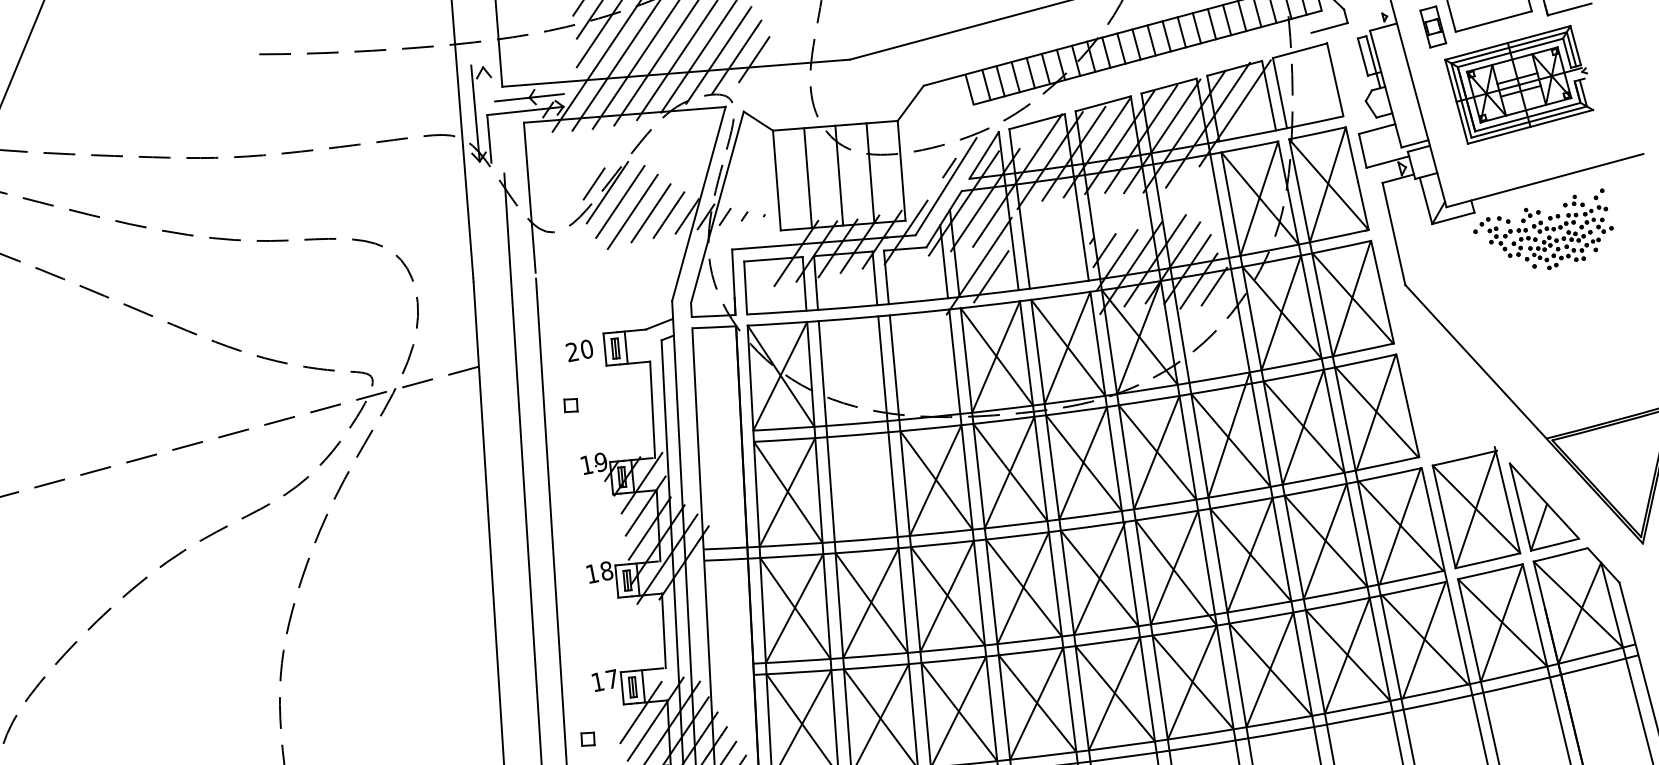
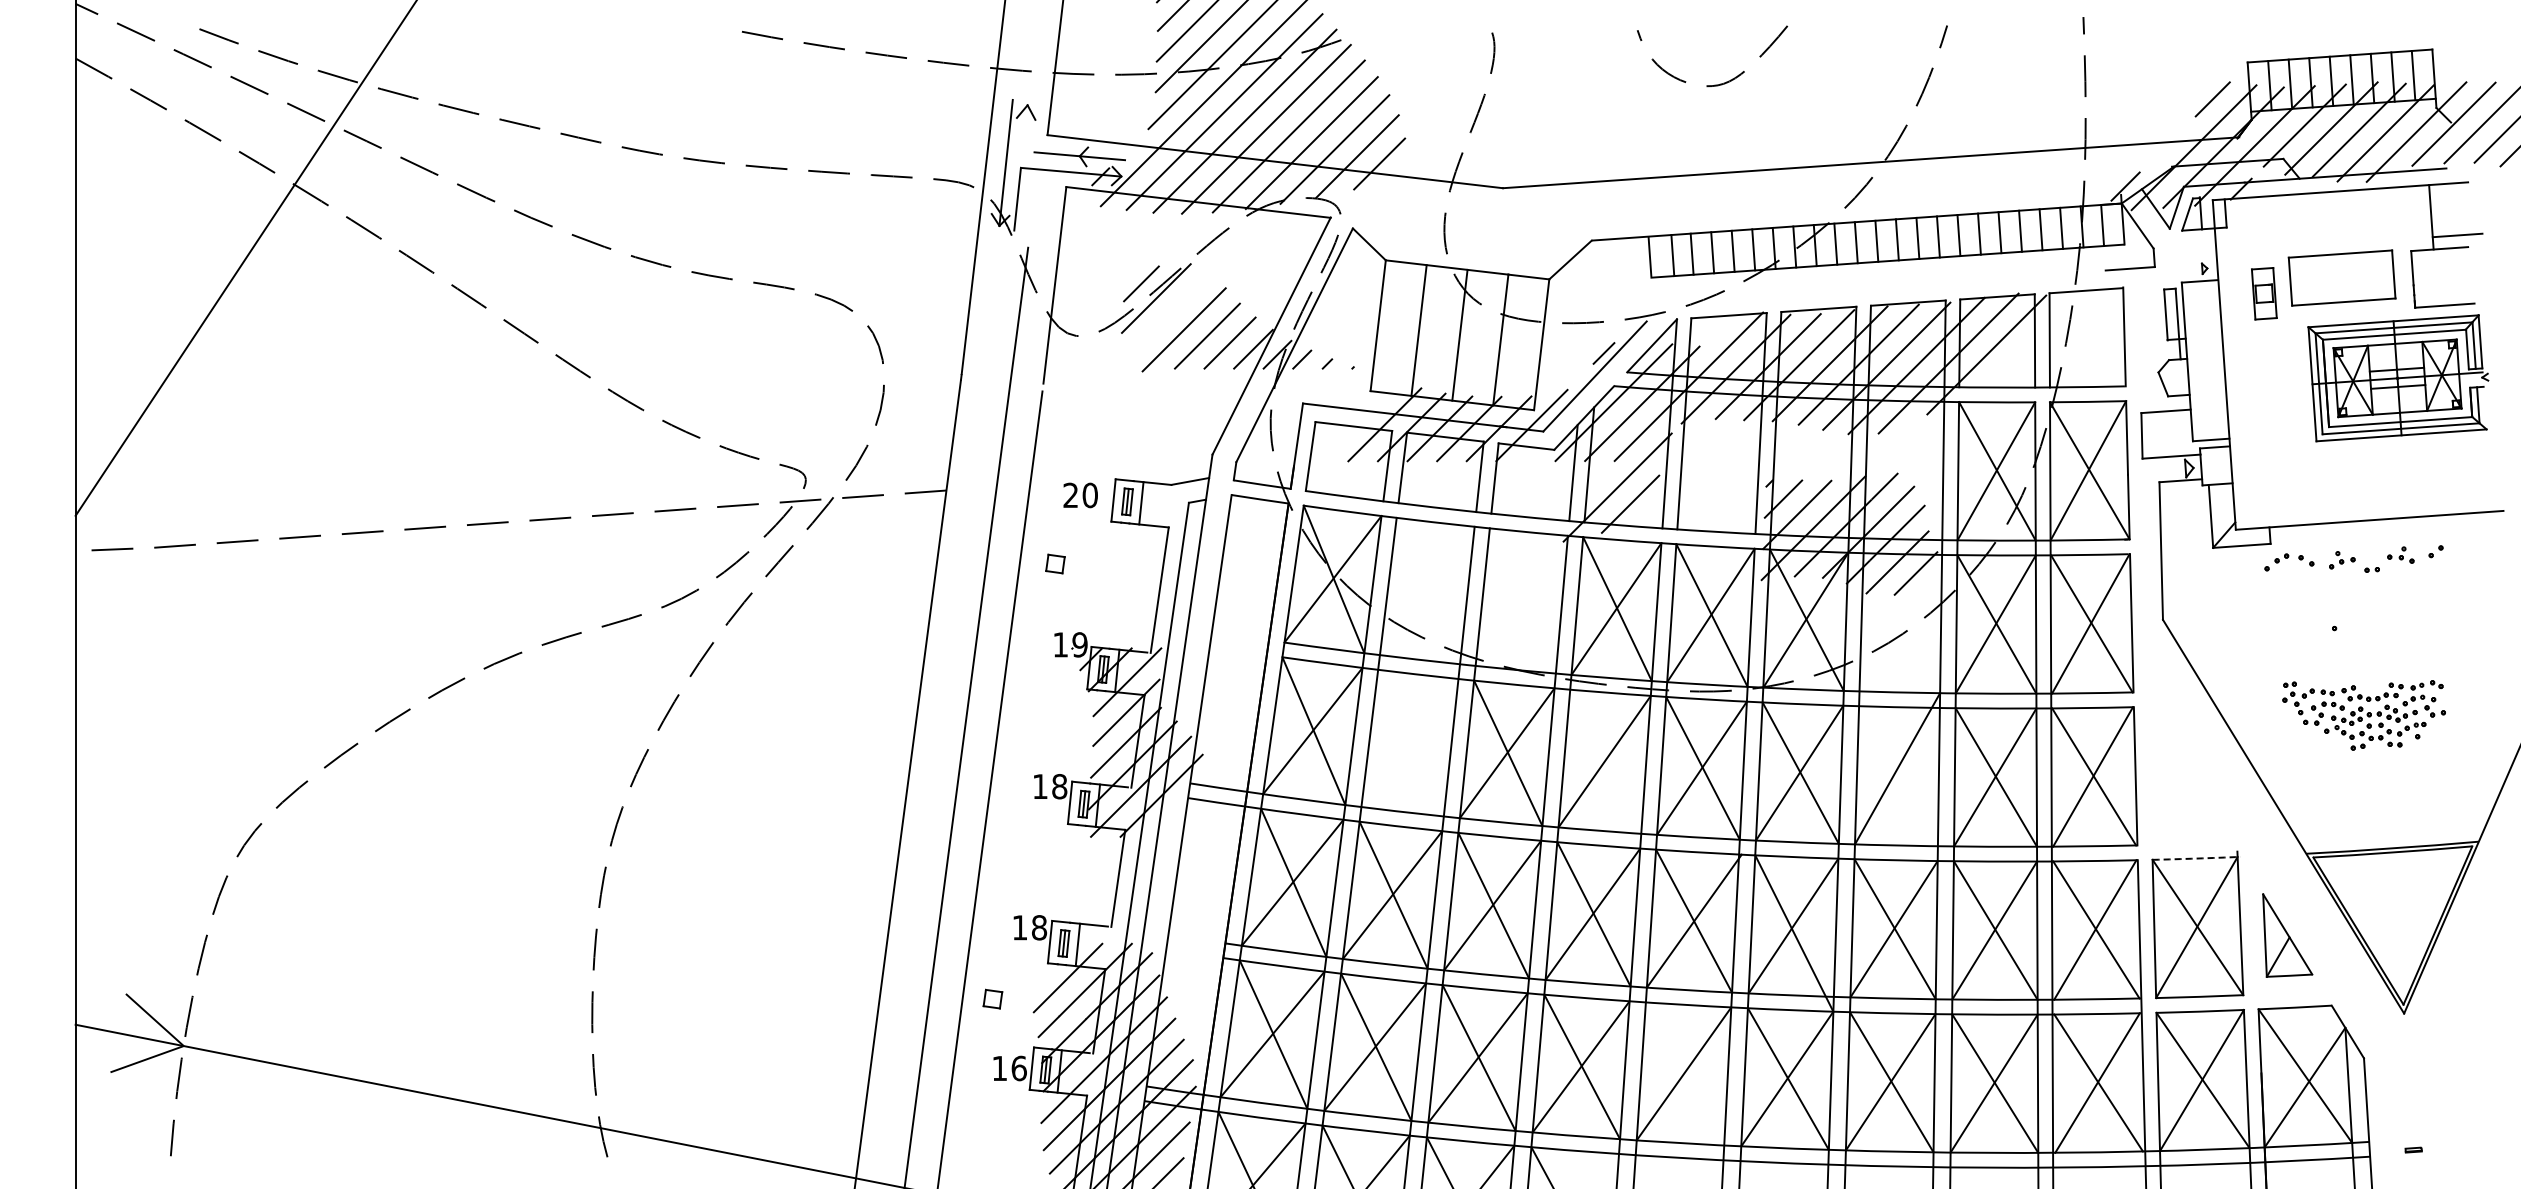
part: (1519, 84) -> (2398, 378), moved
line: (620, 201) -> (1170, 313), removed
part: (1552, 242) -> (2363, 715), moved
line: (1230, 440) -> (1898, 776), removed
arc: (1465, 458) -> (2196, 858), solid -> dashed
line: (1010, 472) -> (1605, 761), removed
part: (1544, 502) -> (2287, 935), size x0.7
text: (612, 679) -> (1039, 927), 17 -> 18
line: (1114, 693) -> (1684, 1073), removed

